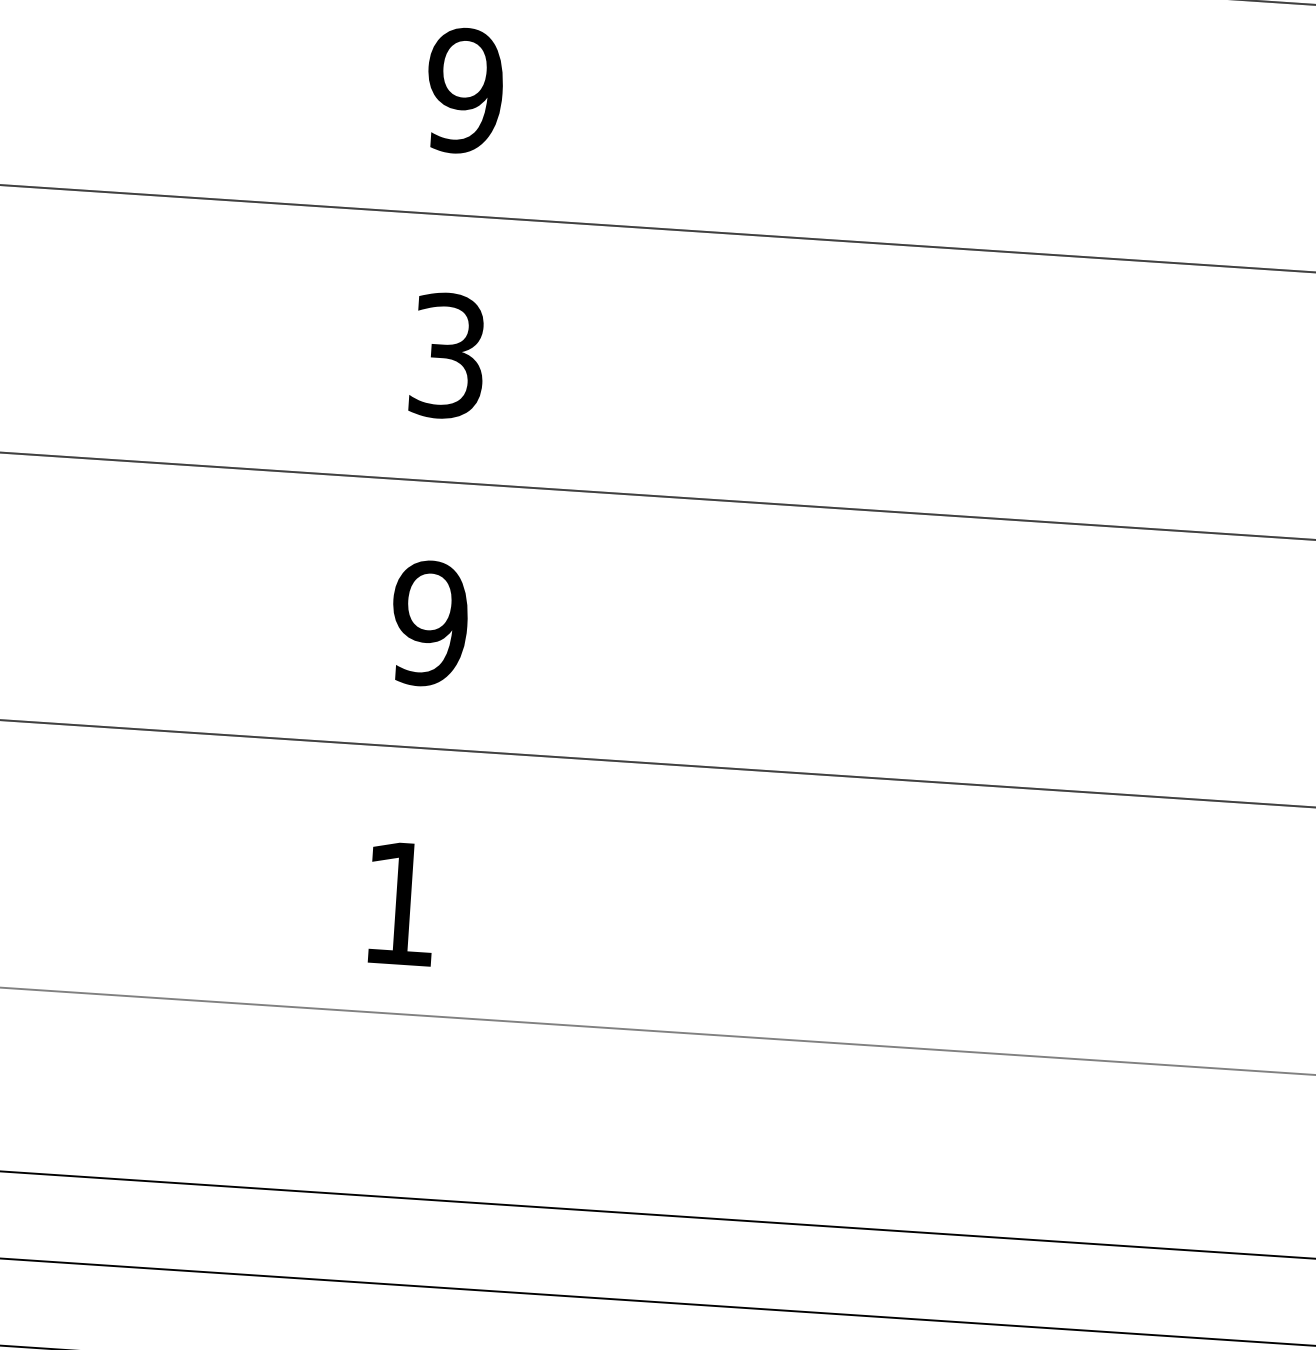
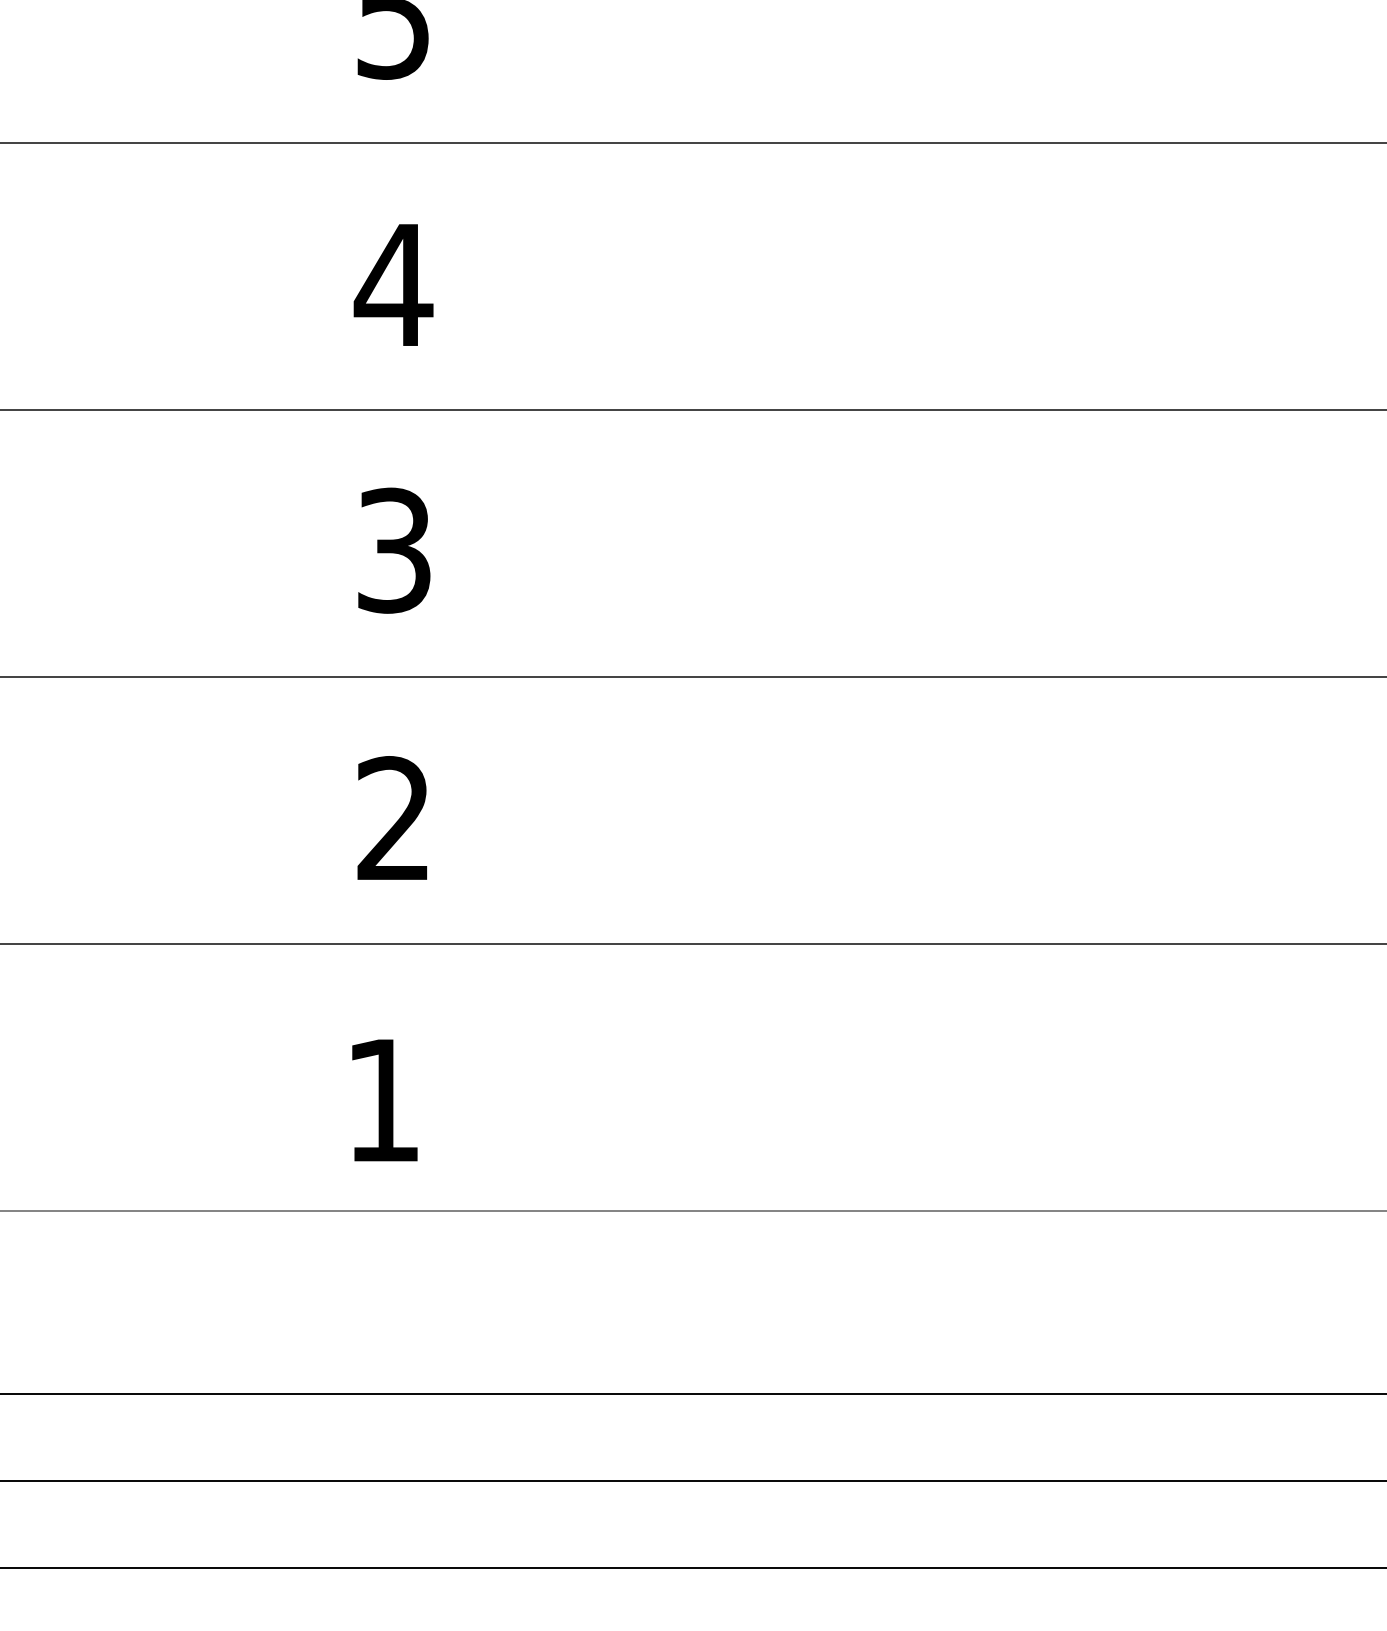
text: (464, 91) -> (393, 285), 9 -> 4
text: (429, 624) -> (393, 819), 9 -> 2

